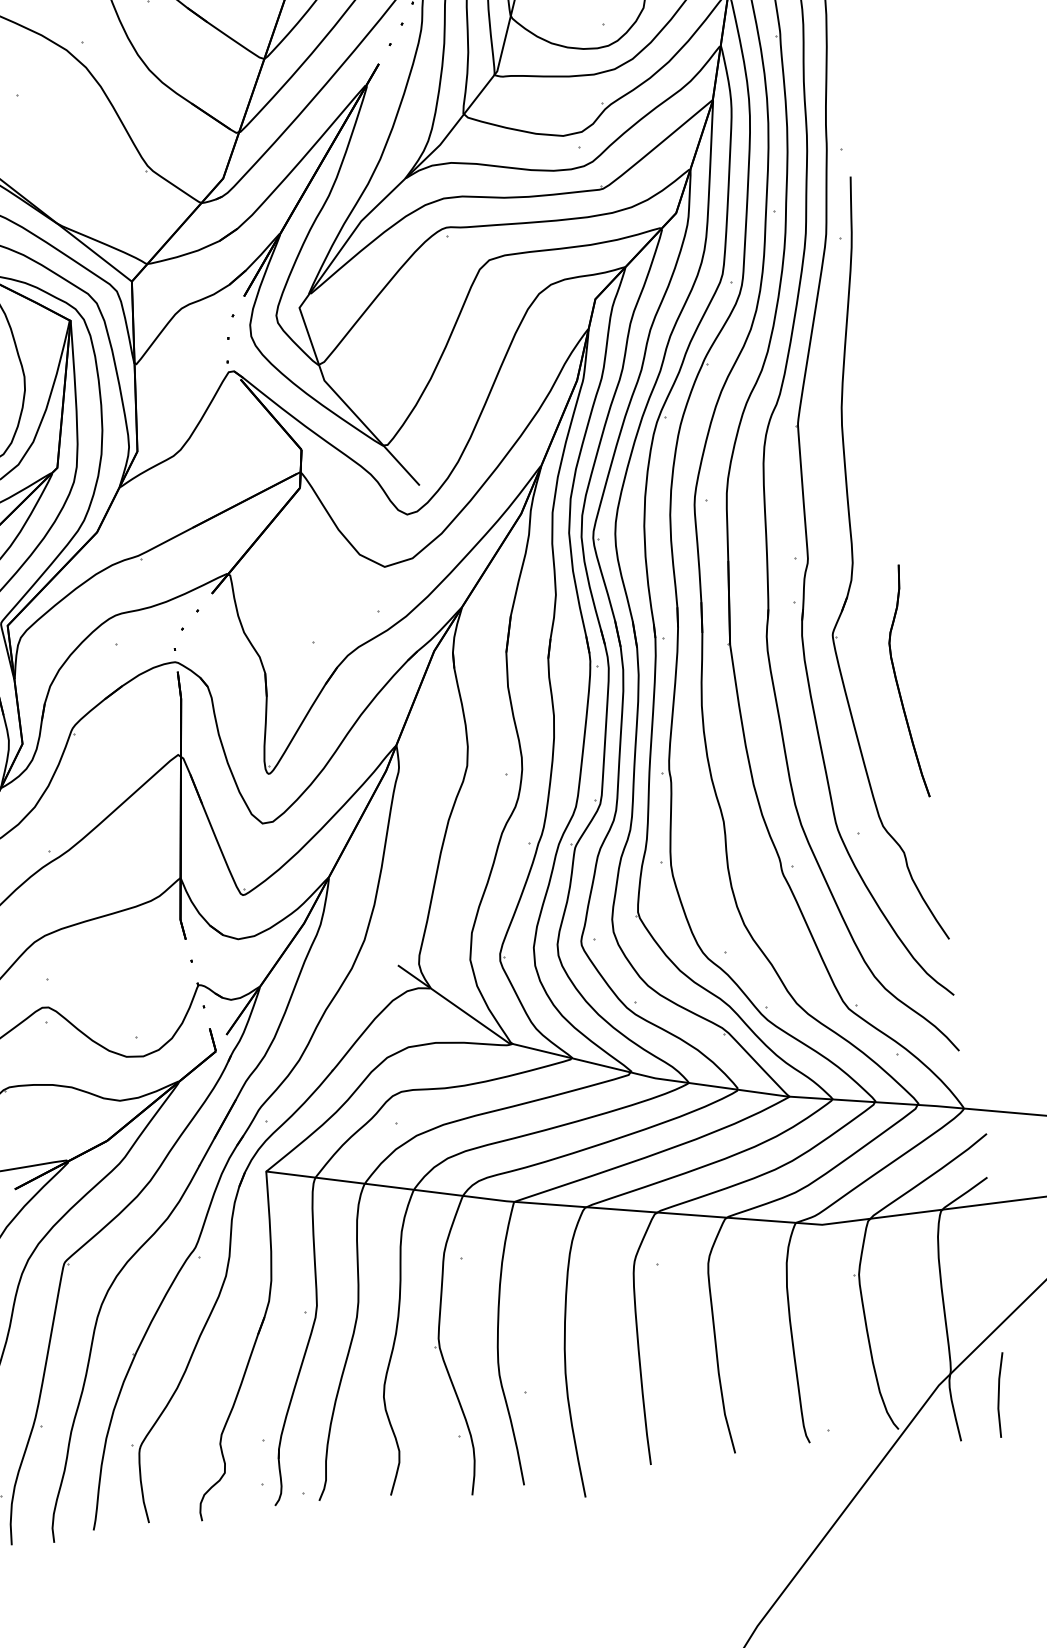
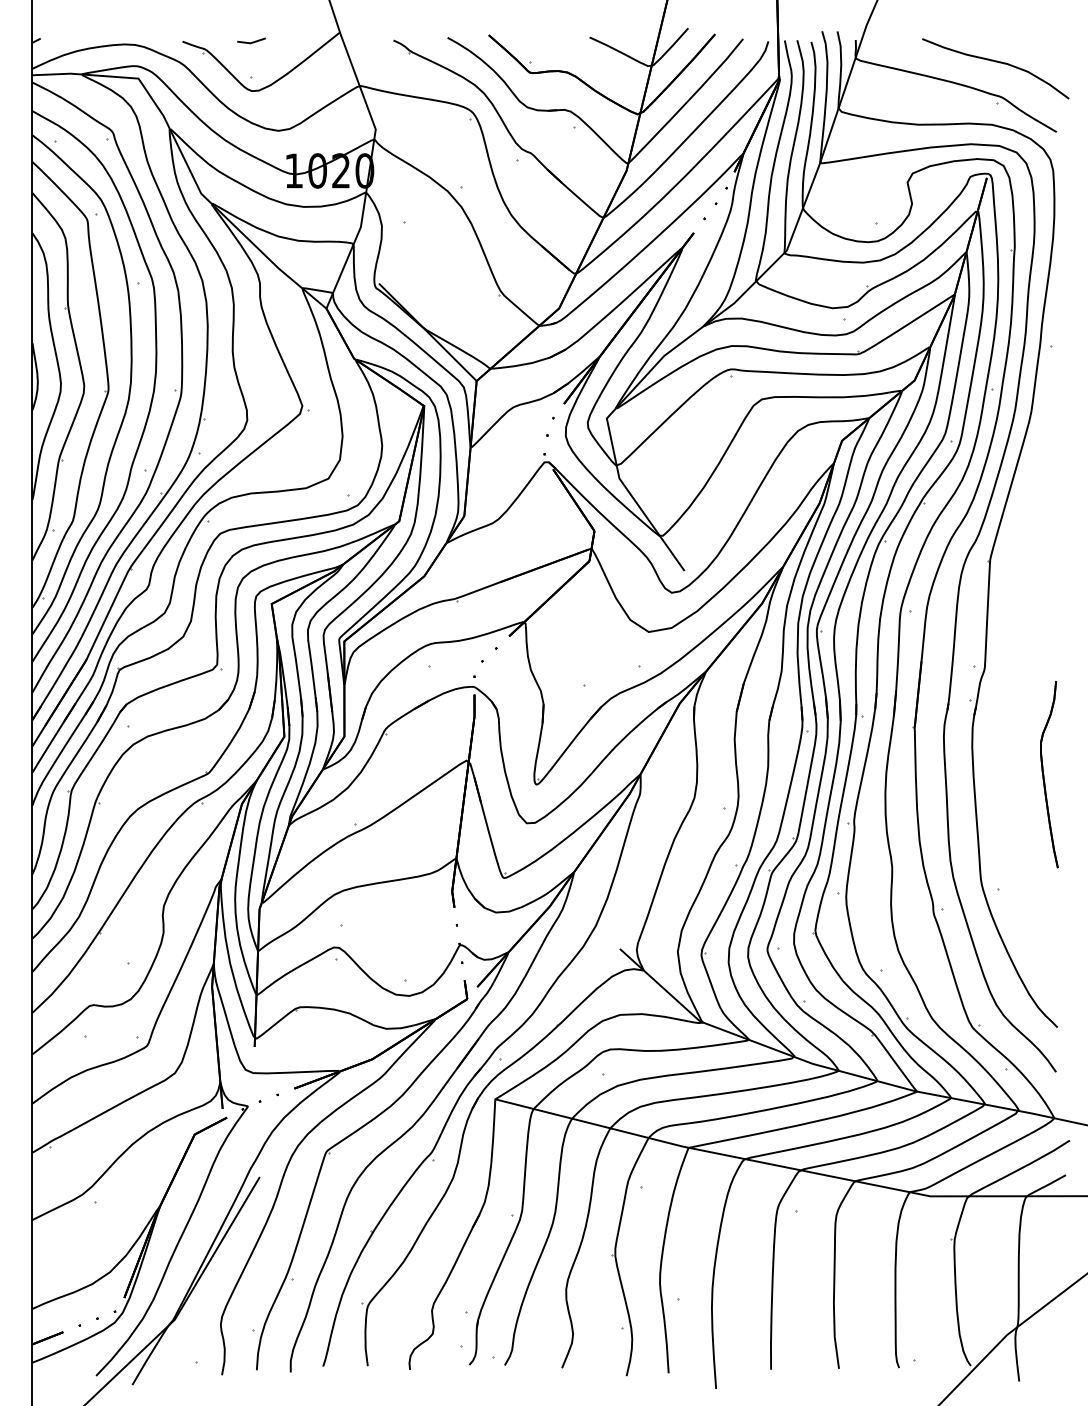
part: (853, 563) -> (1020, 675), removed
line: (999, 1394) -> (1054, 1348), removed

